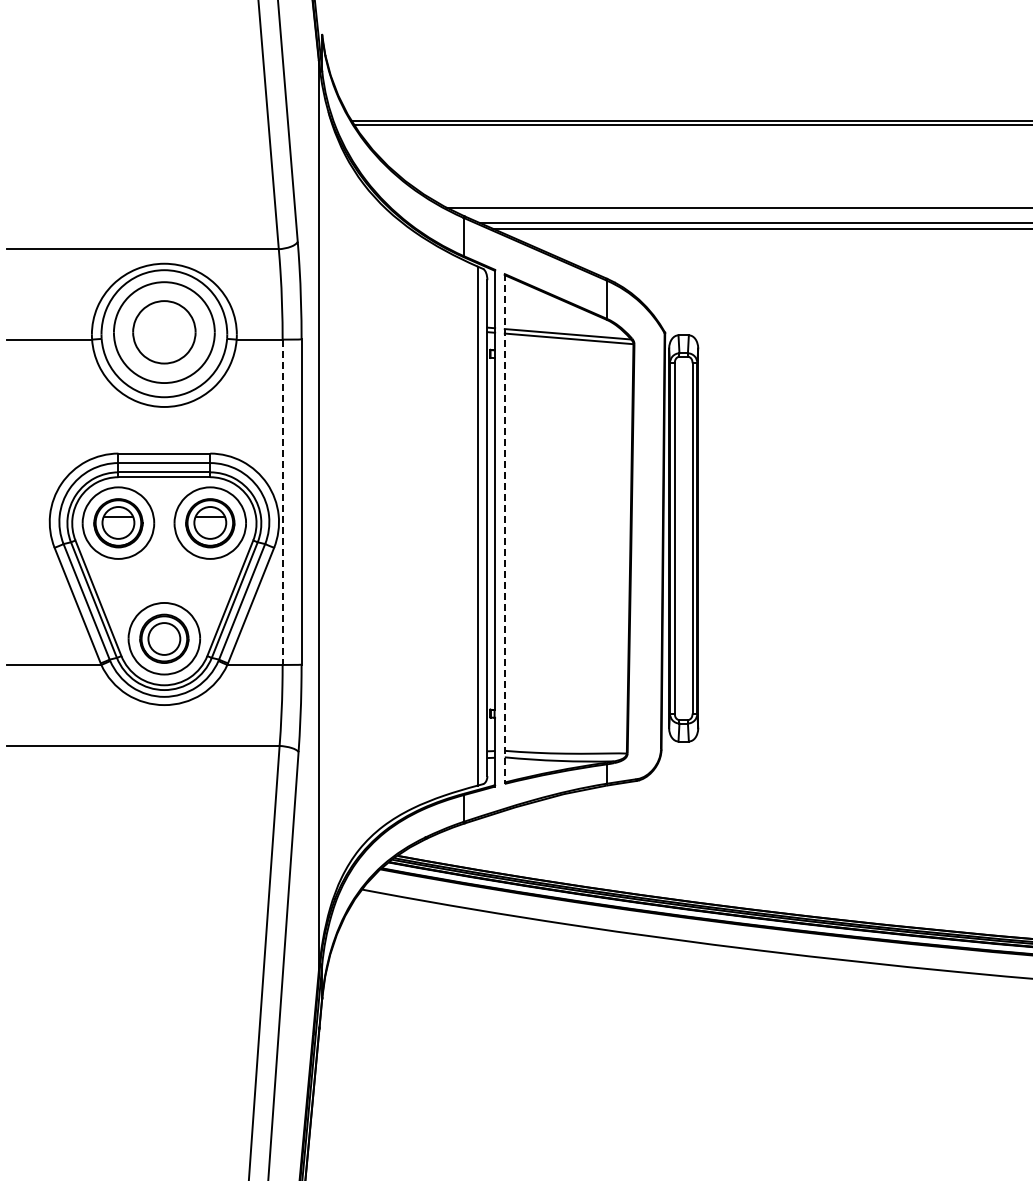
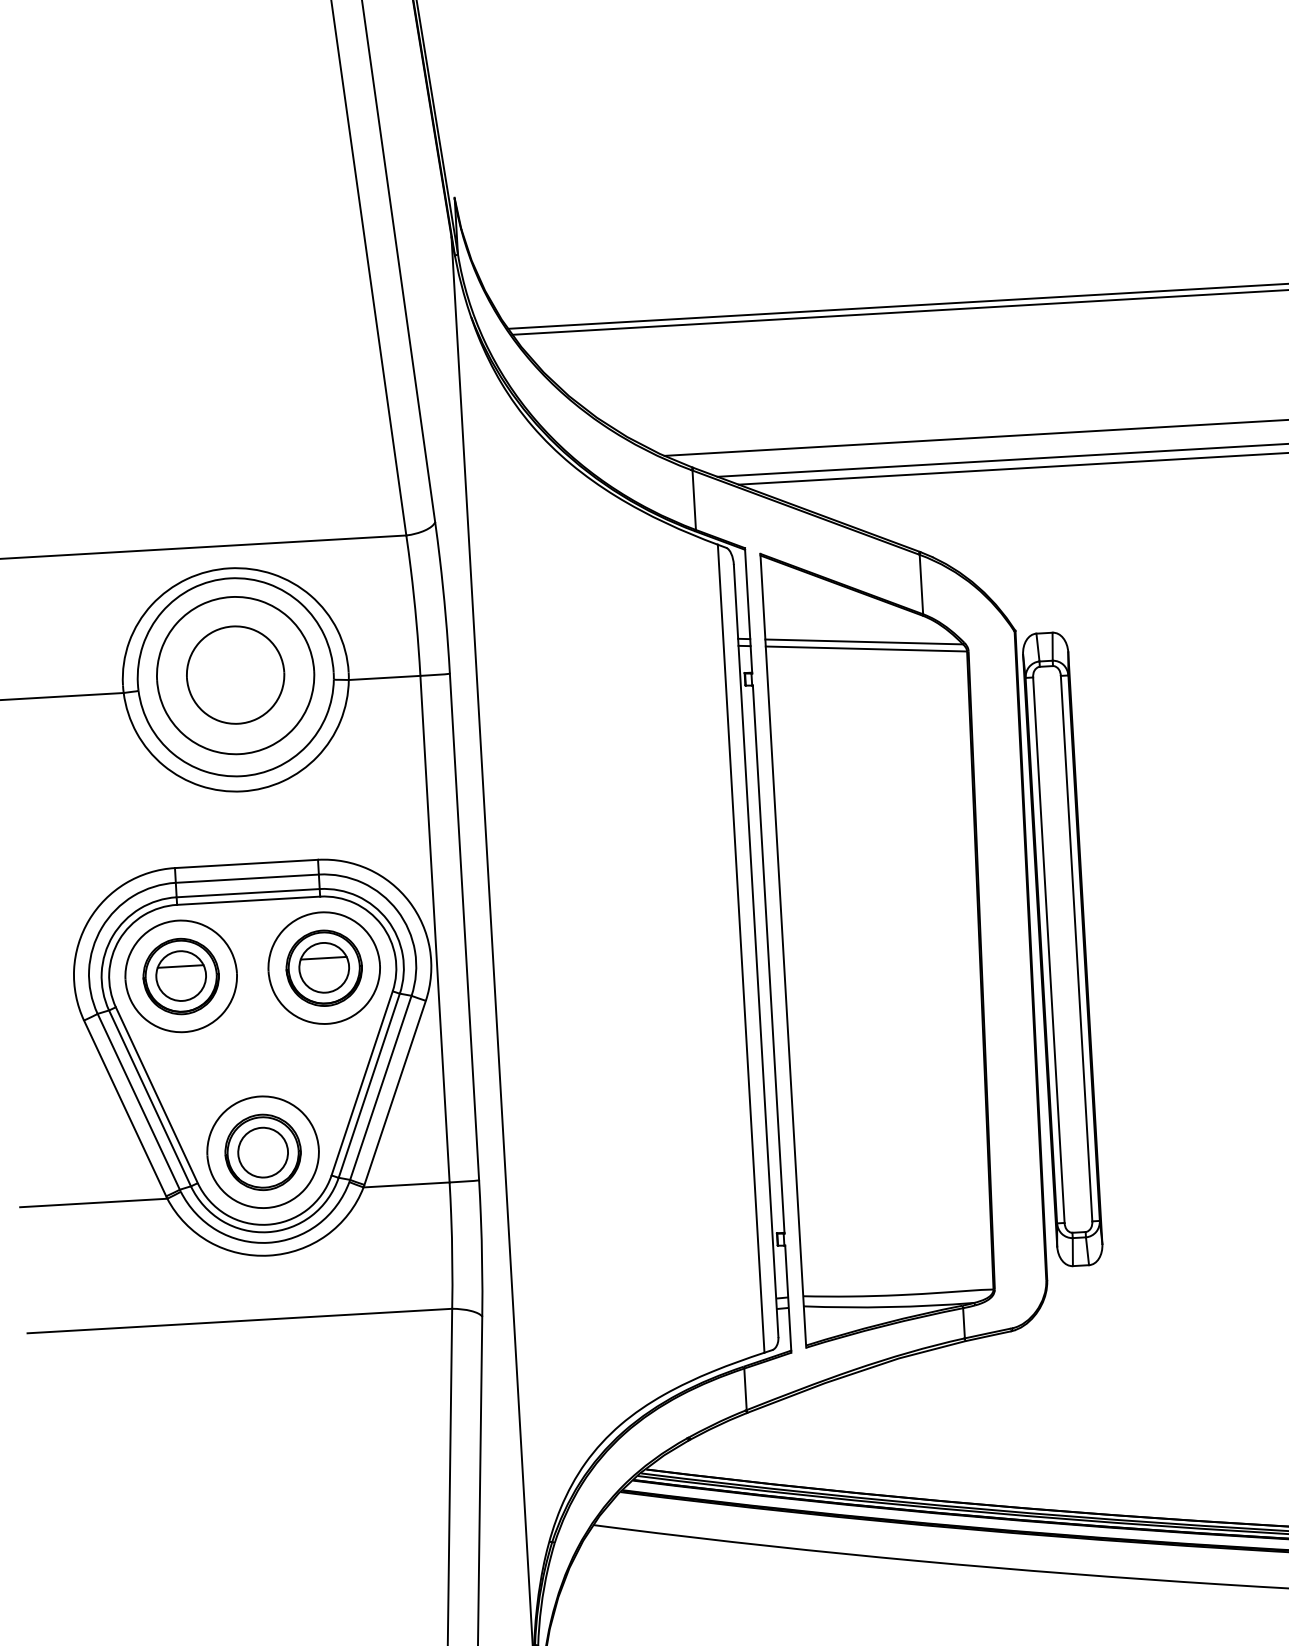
line: (282, 502) -> (434, 929), dashed -> solid
line: (504, 529) -> (782, 951), dashed -> solid

